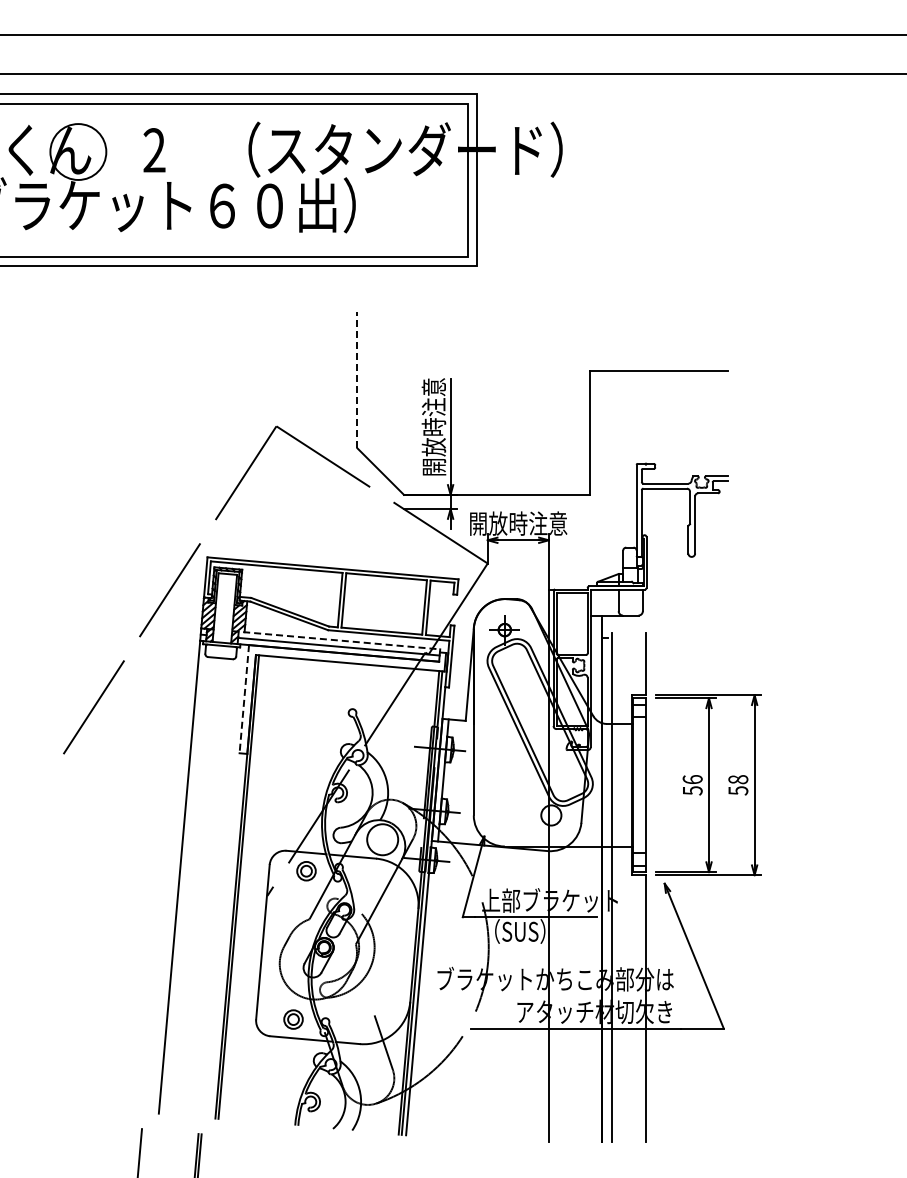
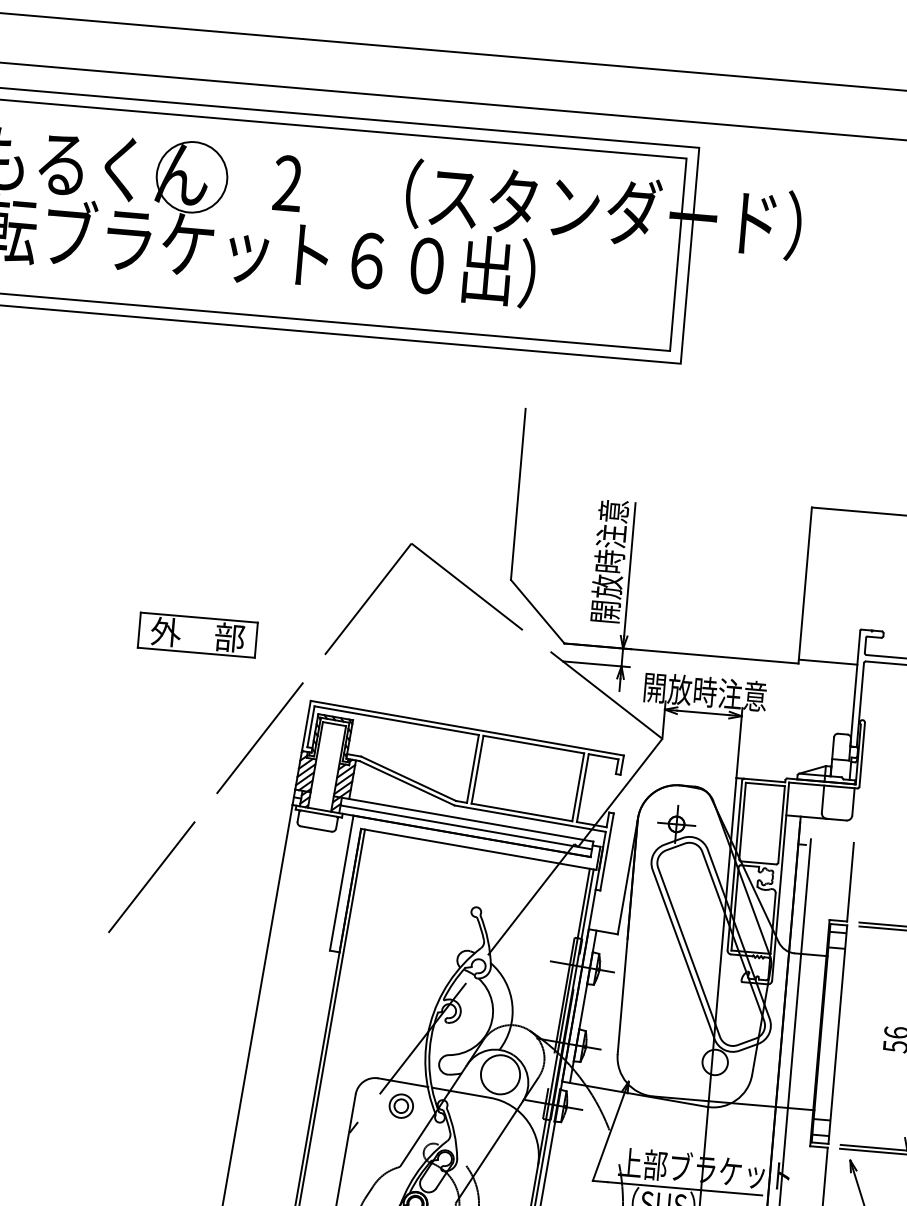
line: (357, 379) -> (518, 493), dashed -> solid
line: (613, 491) -> (828, 661), added
part: (113, 512) -> (197, 634), added
line: (336, 640) -> (463, 819), dashed -> solid
line: (244, 699) -> (341, 883), dashed -> solid

